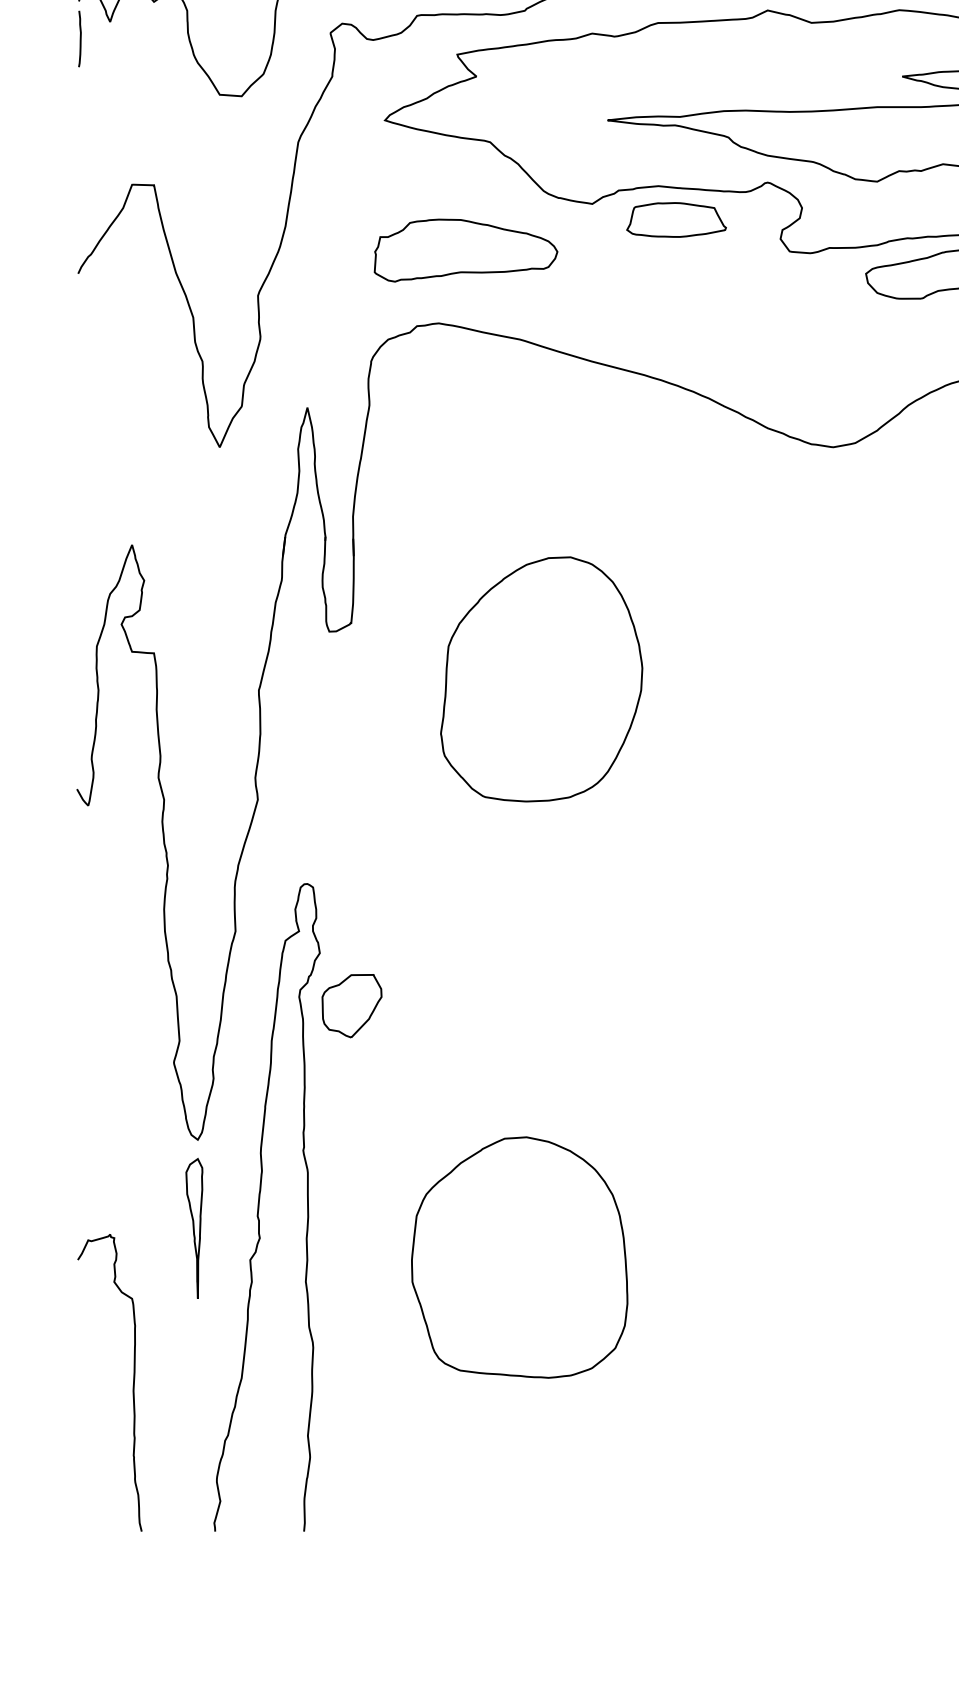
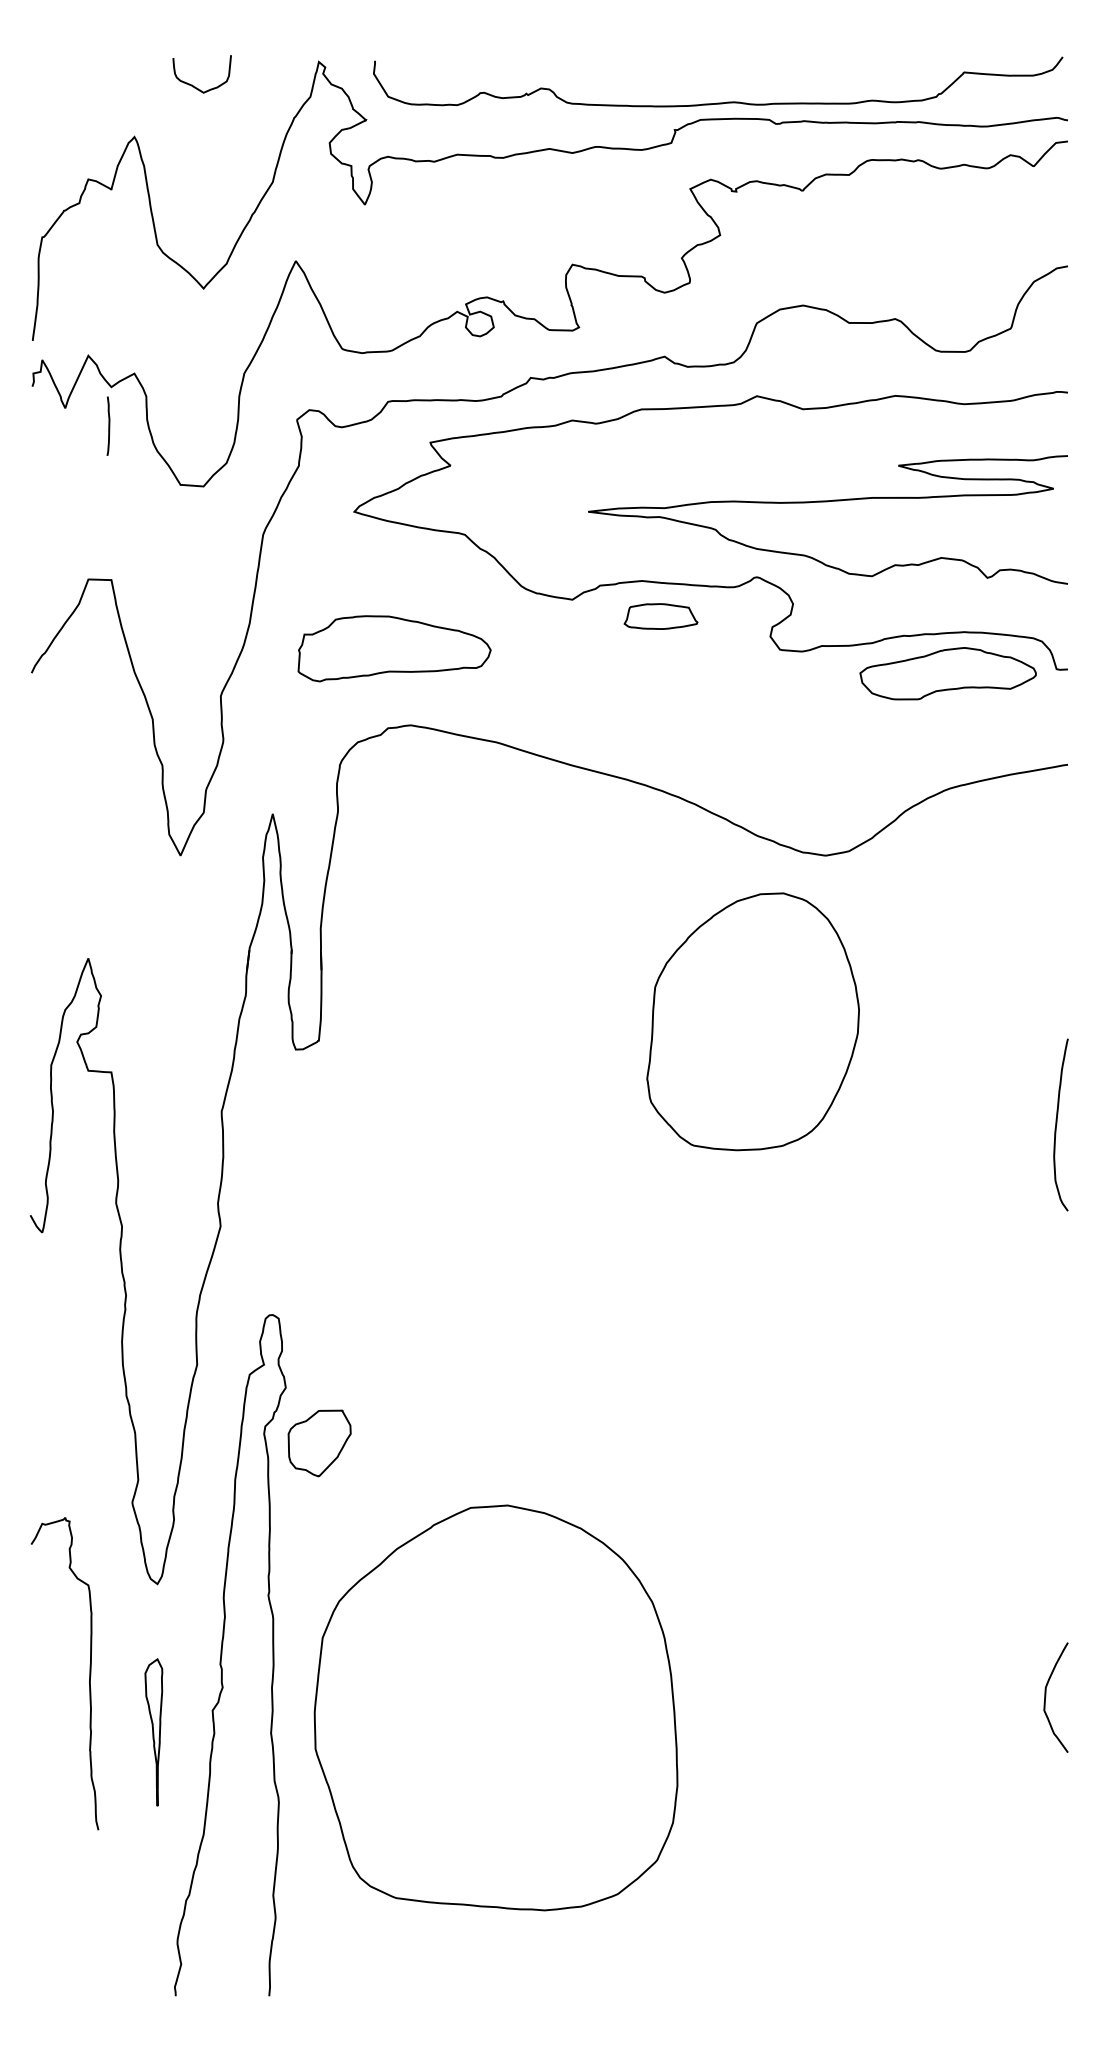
curve: (79, 38) -> (108, 425), moved
part: (676, 219) -> (660, 616), size x0.7
part: (465, 250) -> (394, 648), moved
part: (541, 679) -> (752, 1021), moved
part: (194, 1228) -> (153, 1732), moved
part: (519, 1257) -> (495, 1707), size x1.6
curve: (133, 1382) -> (89, 1673), moved

